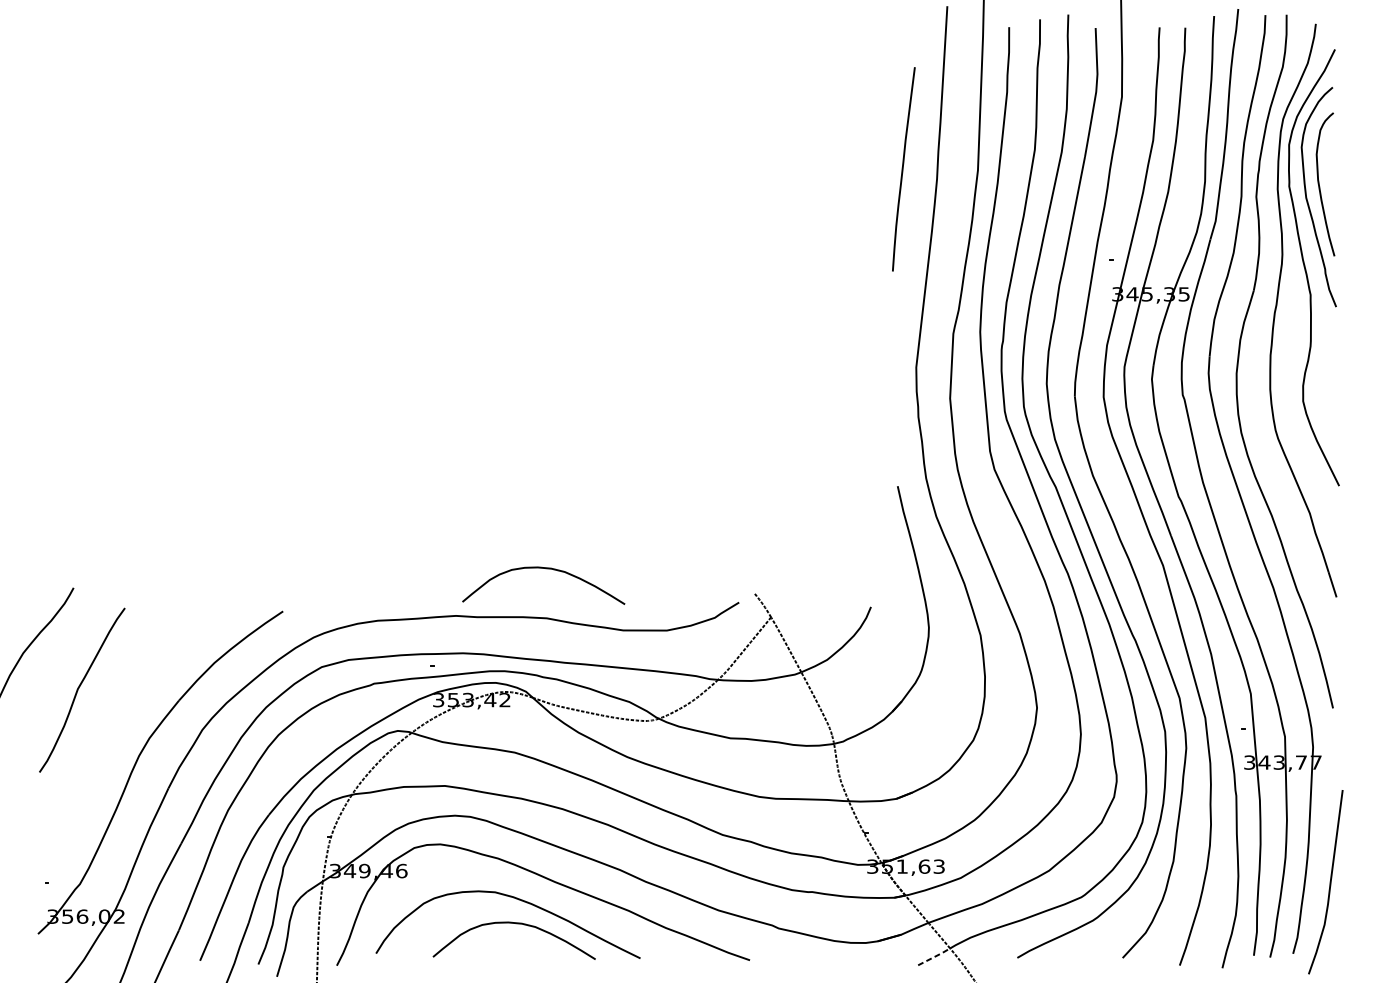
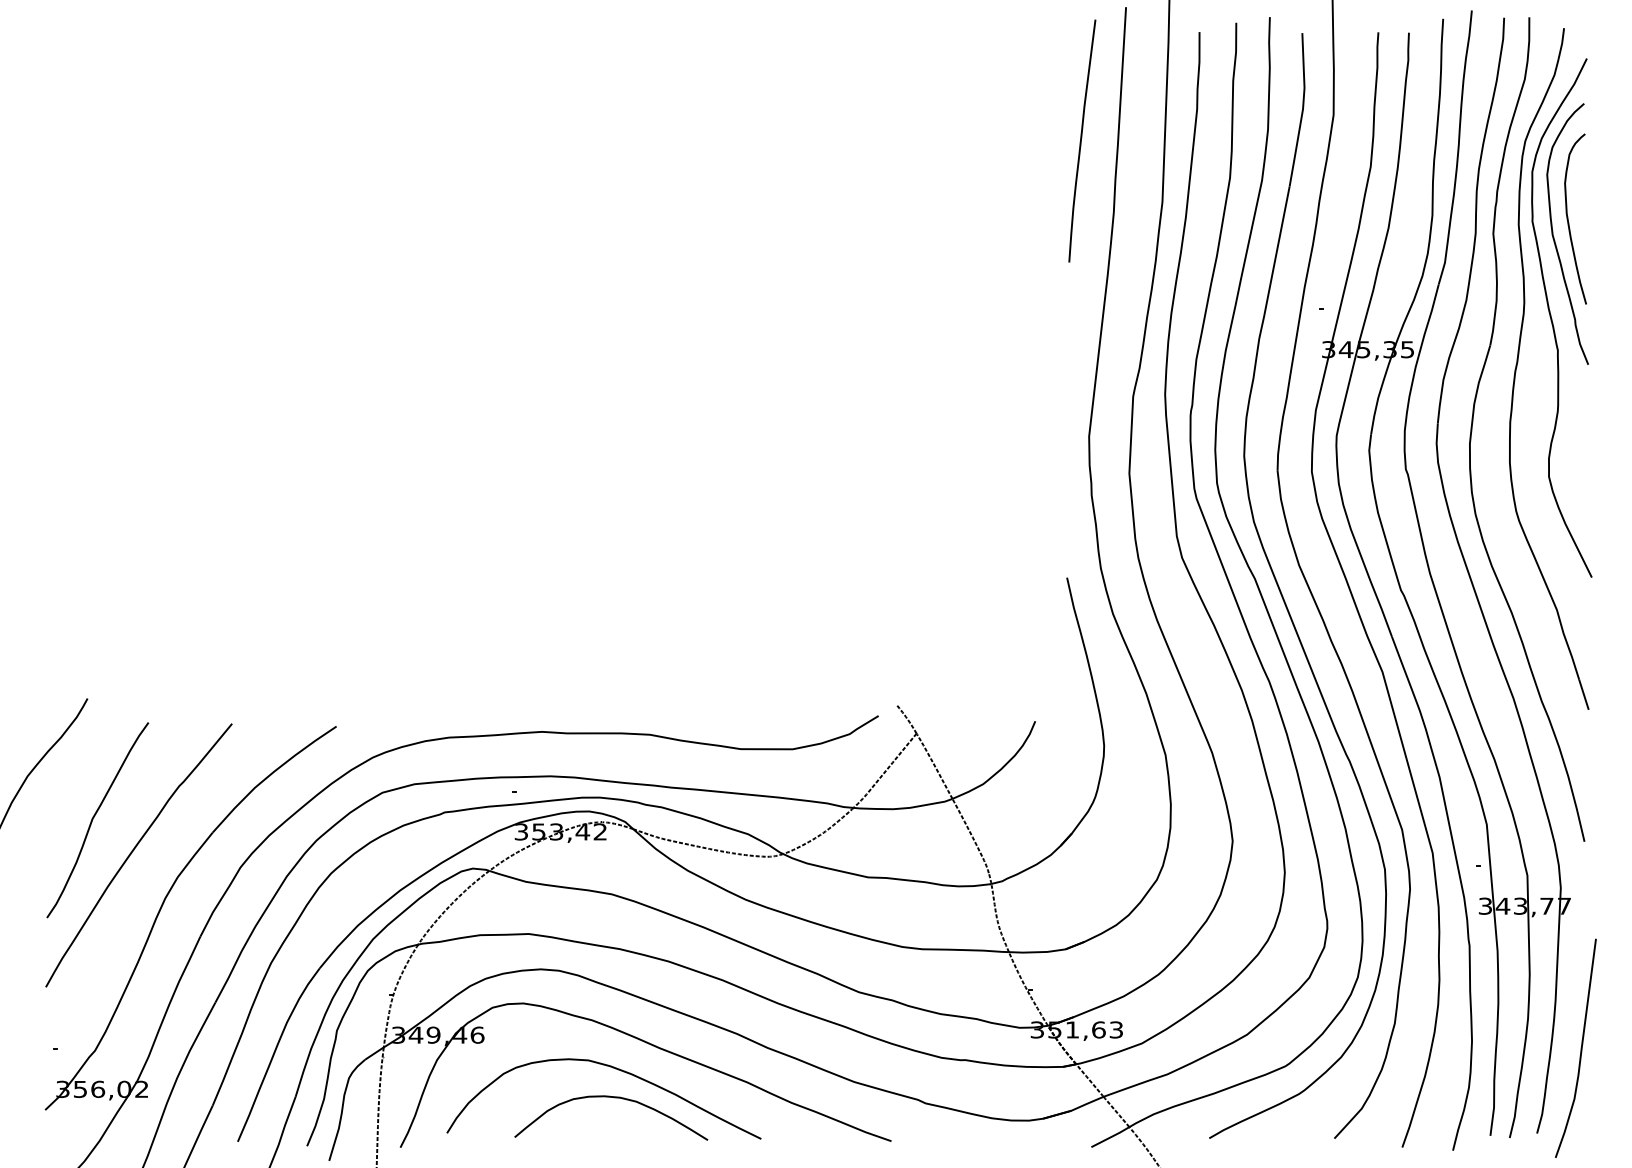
curve: (903, 168) -> (1081, 140), moved
curve: (546, 569) -> (649, 676), removed
curve: (111, 718) -> (132, 853), added
line: (935, 957) -> (1111, 1137), dashed -> solid

